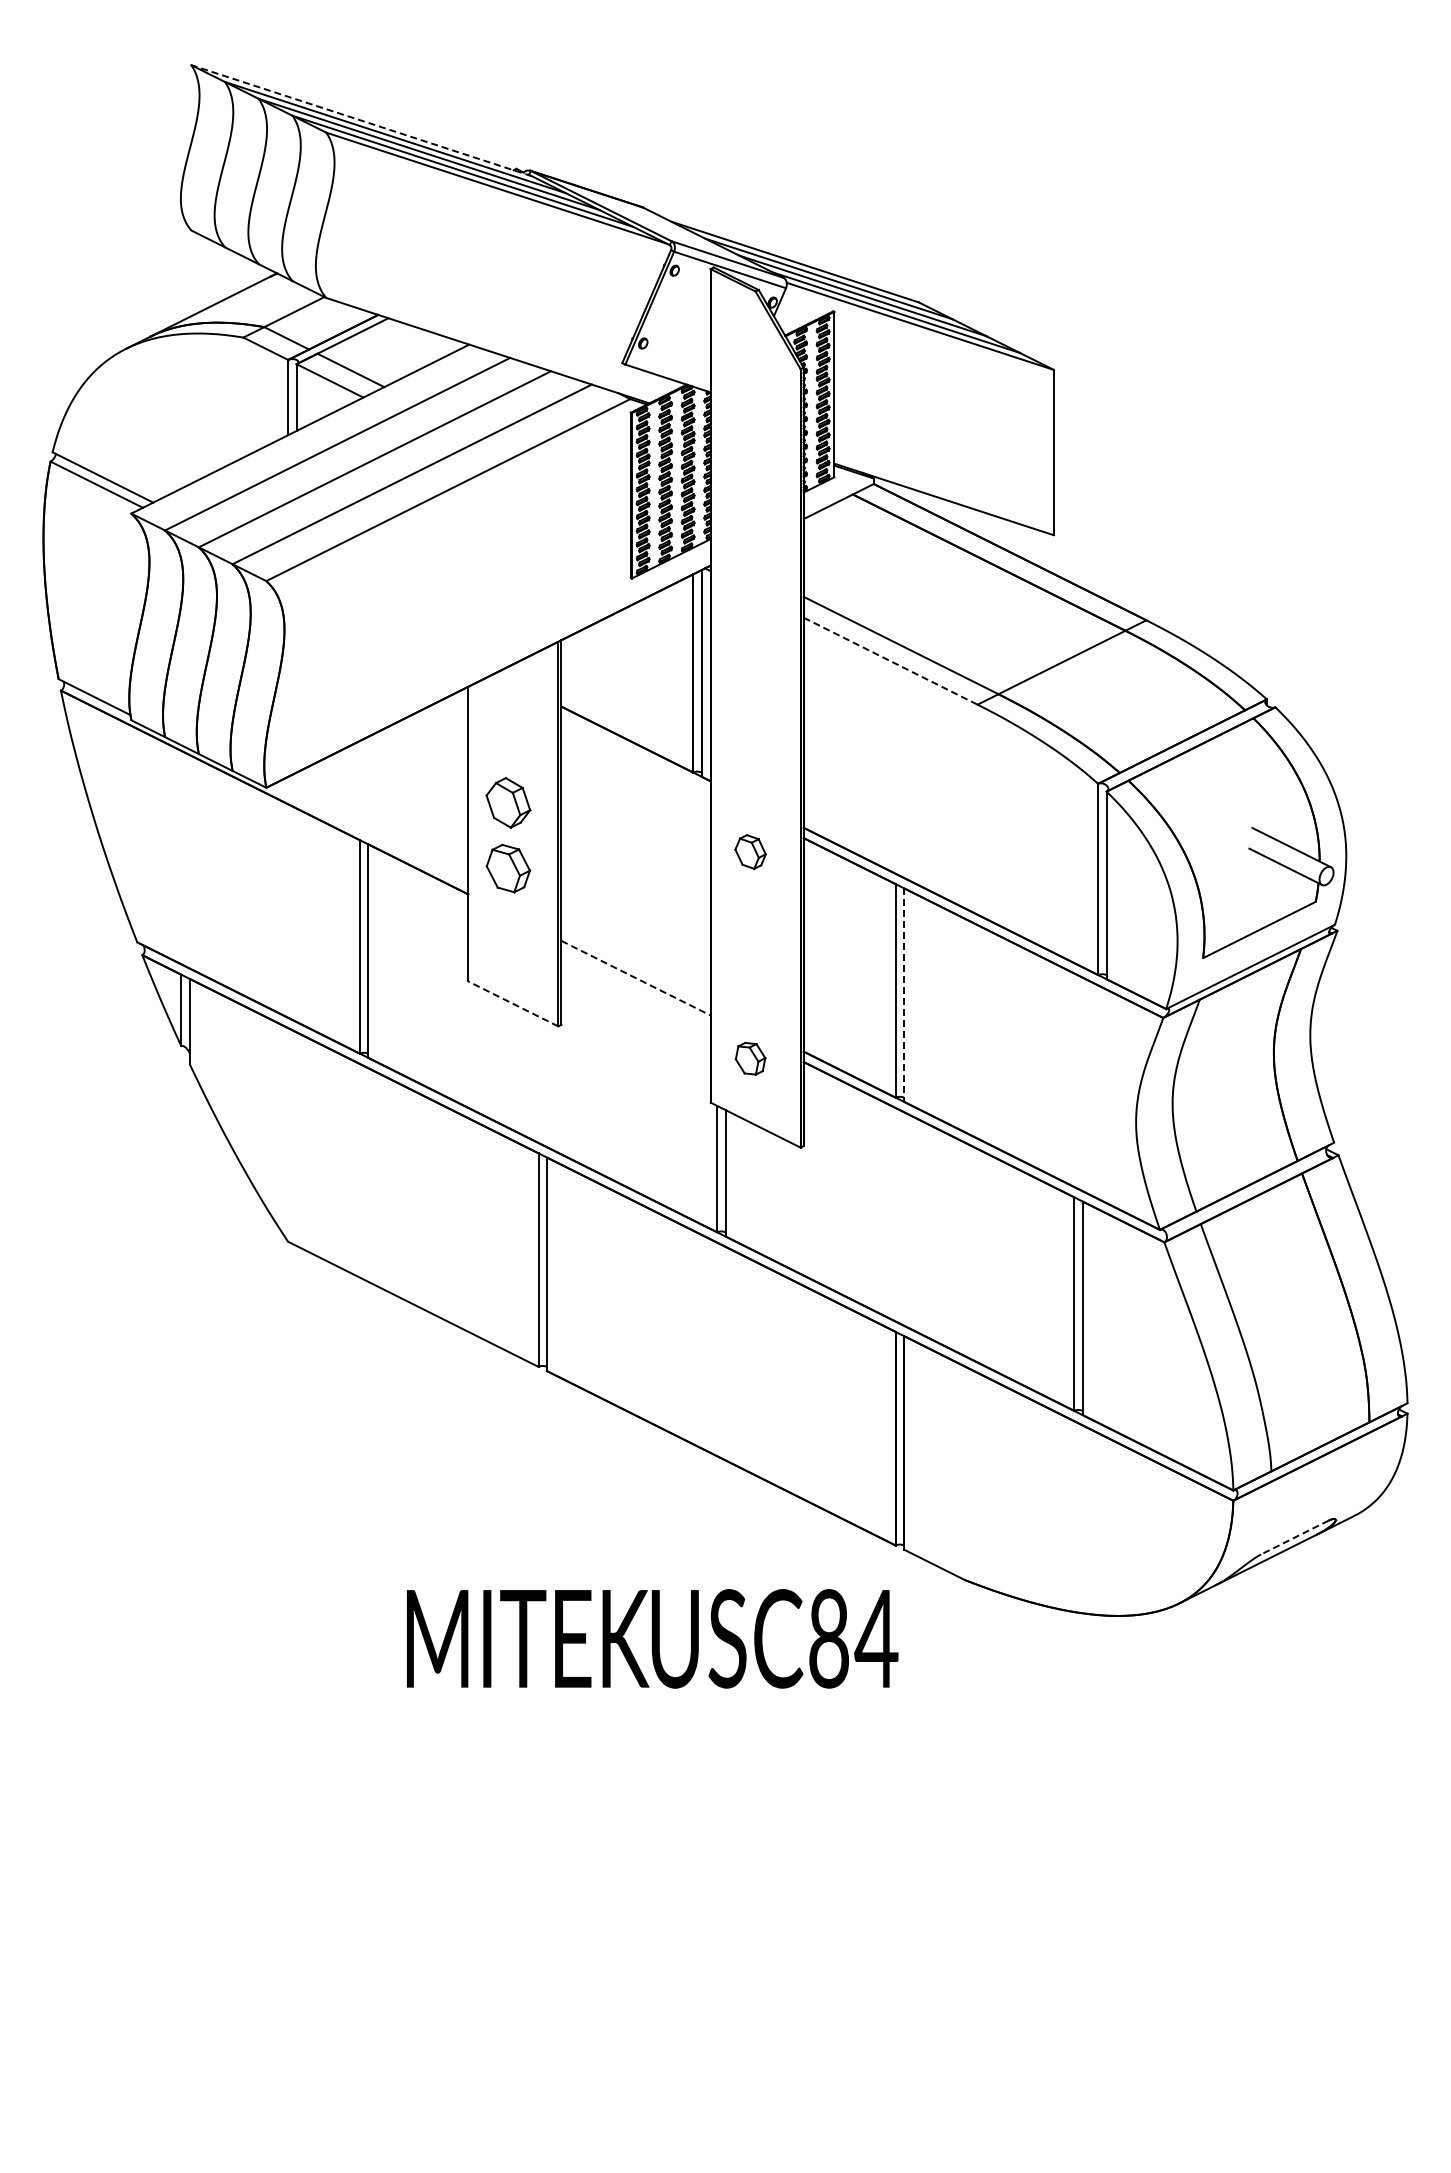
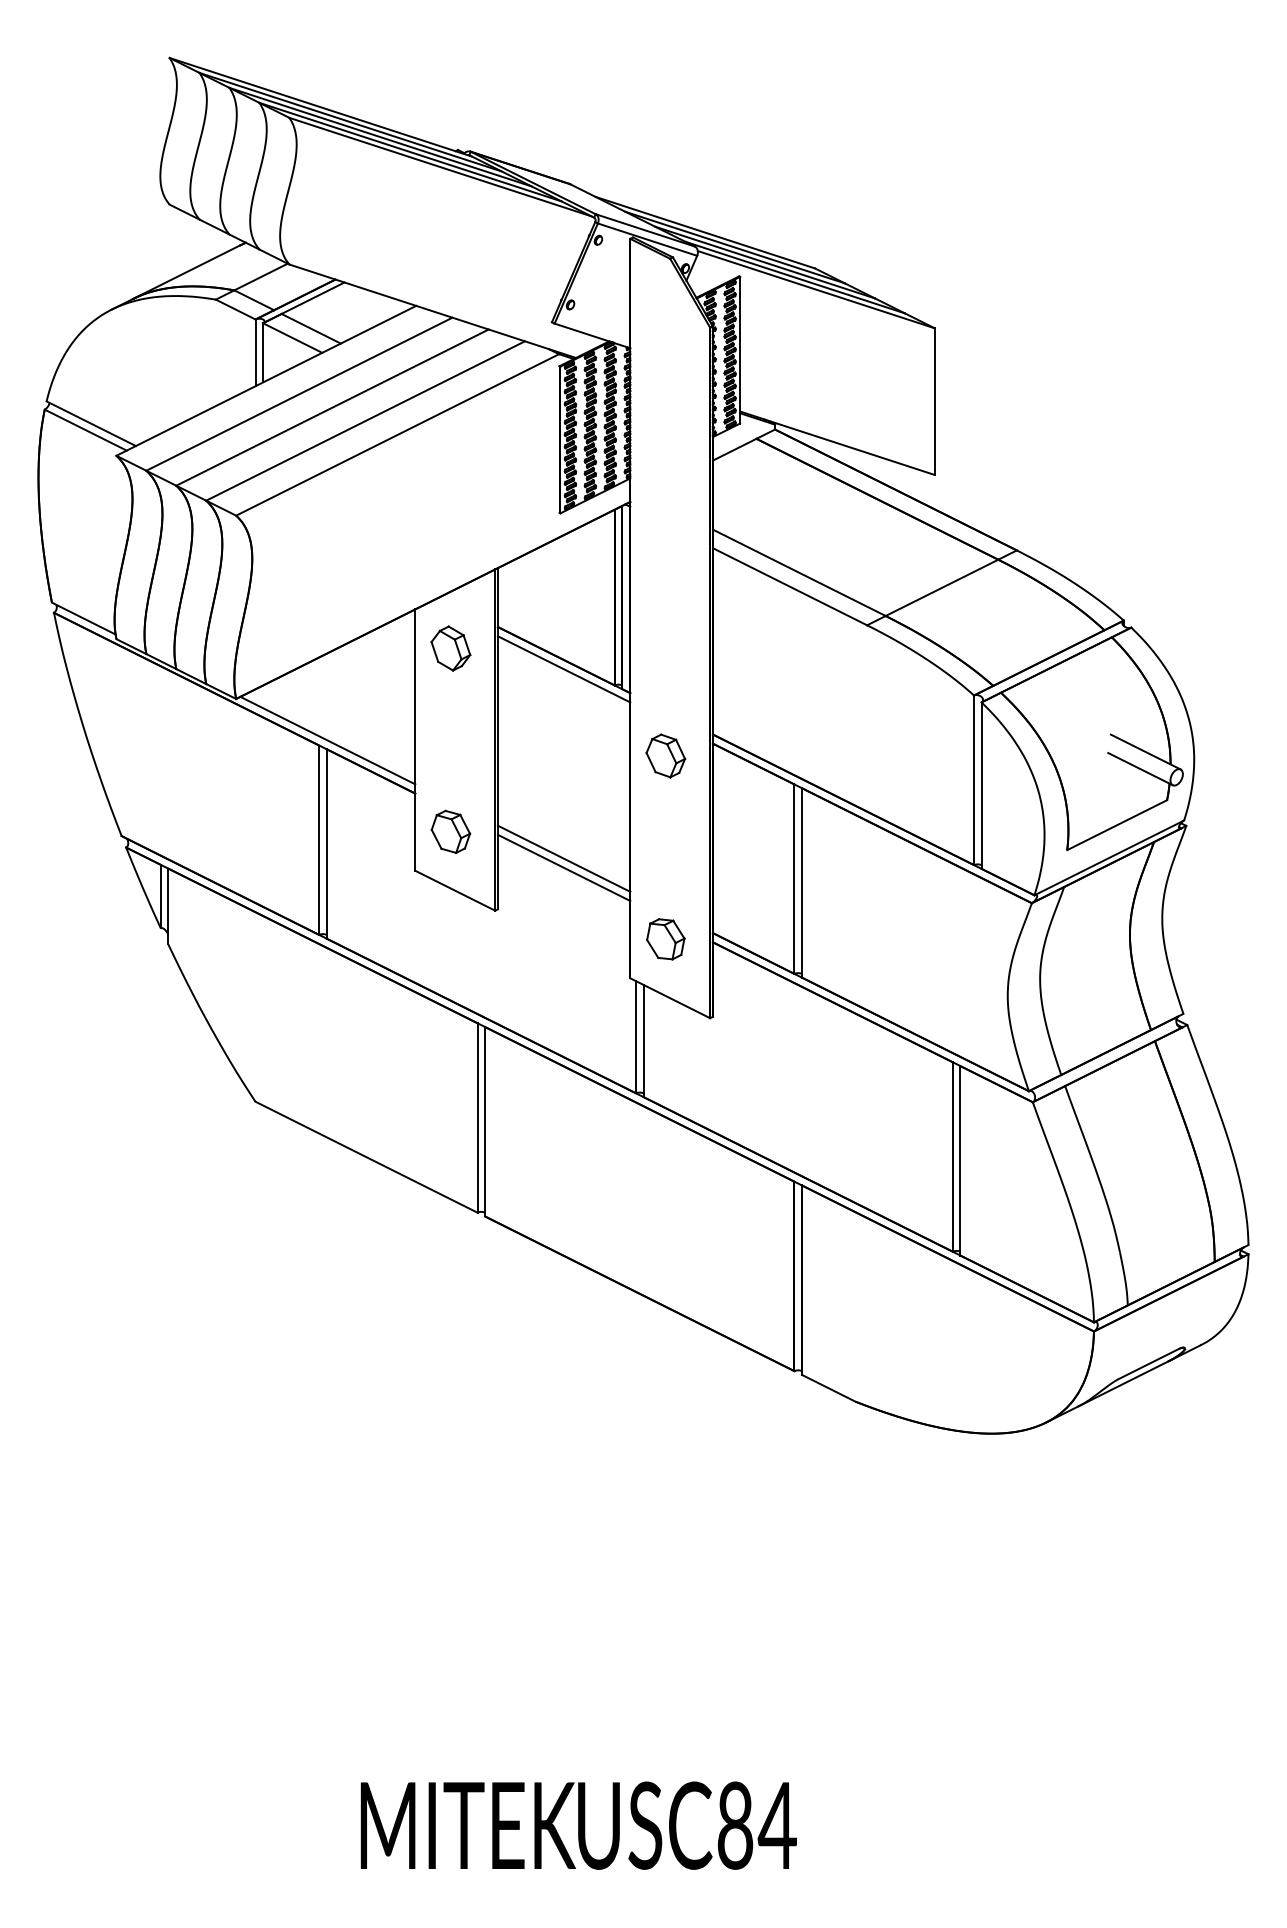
line: (361, 120) -> (320, 107), dashed -> solid
line: (891, 661) -> (790, 586), dashed -> solid
line: (635, 754) -> (563, 669), added
part: (508, 802) -> (450, 648), moved
line: (369, 834) -> (327, 740), added
part: (750, 851) -> (665, 755), size x1.43
part: (508, 868) -> (450, 831), moved
line: (635, 967) -> (563, 858), added
line: (636, 978) -> (564, 868), dashed -> solid
line: (904, 995) -> (802, 883), dashed -> solid
line: (512, 1003) -> (454, 890), dashed -> solid
part: (750, 1058) -> (665, 939), size x1.43
line: (1294, 1537) -> (1148, 1364), dashed -> solid
text: (652, 1638) -> (578, 1825), moved

